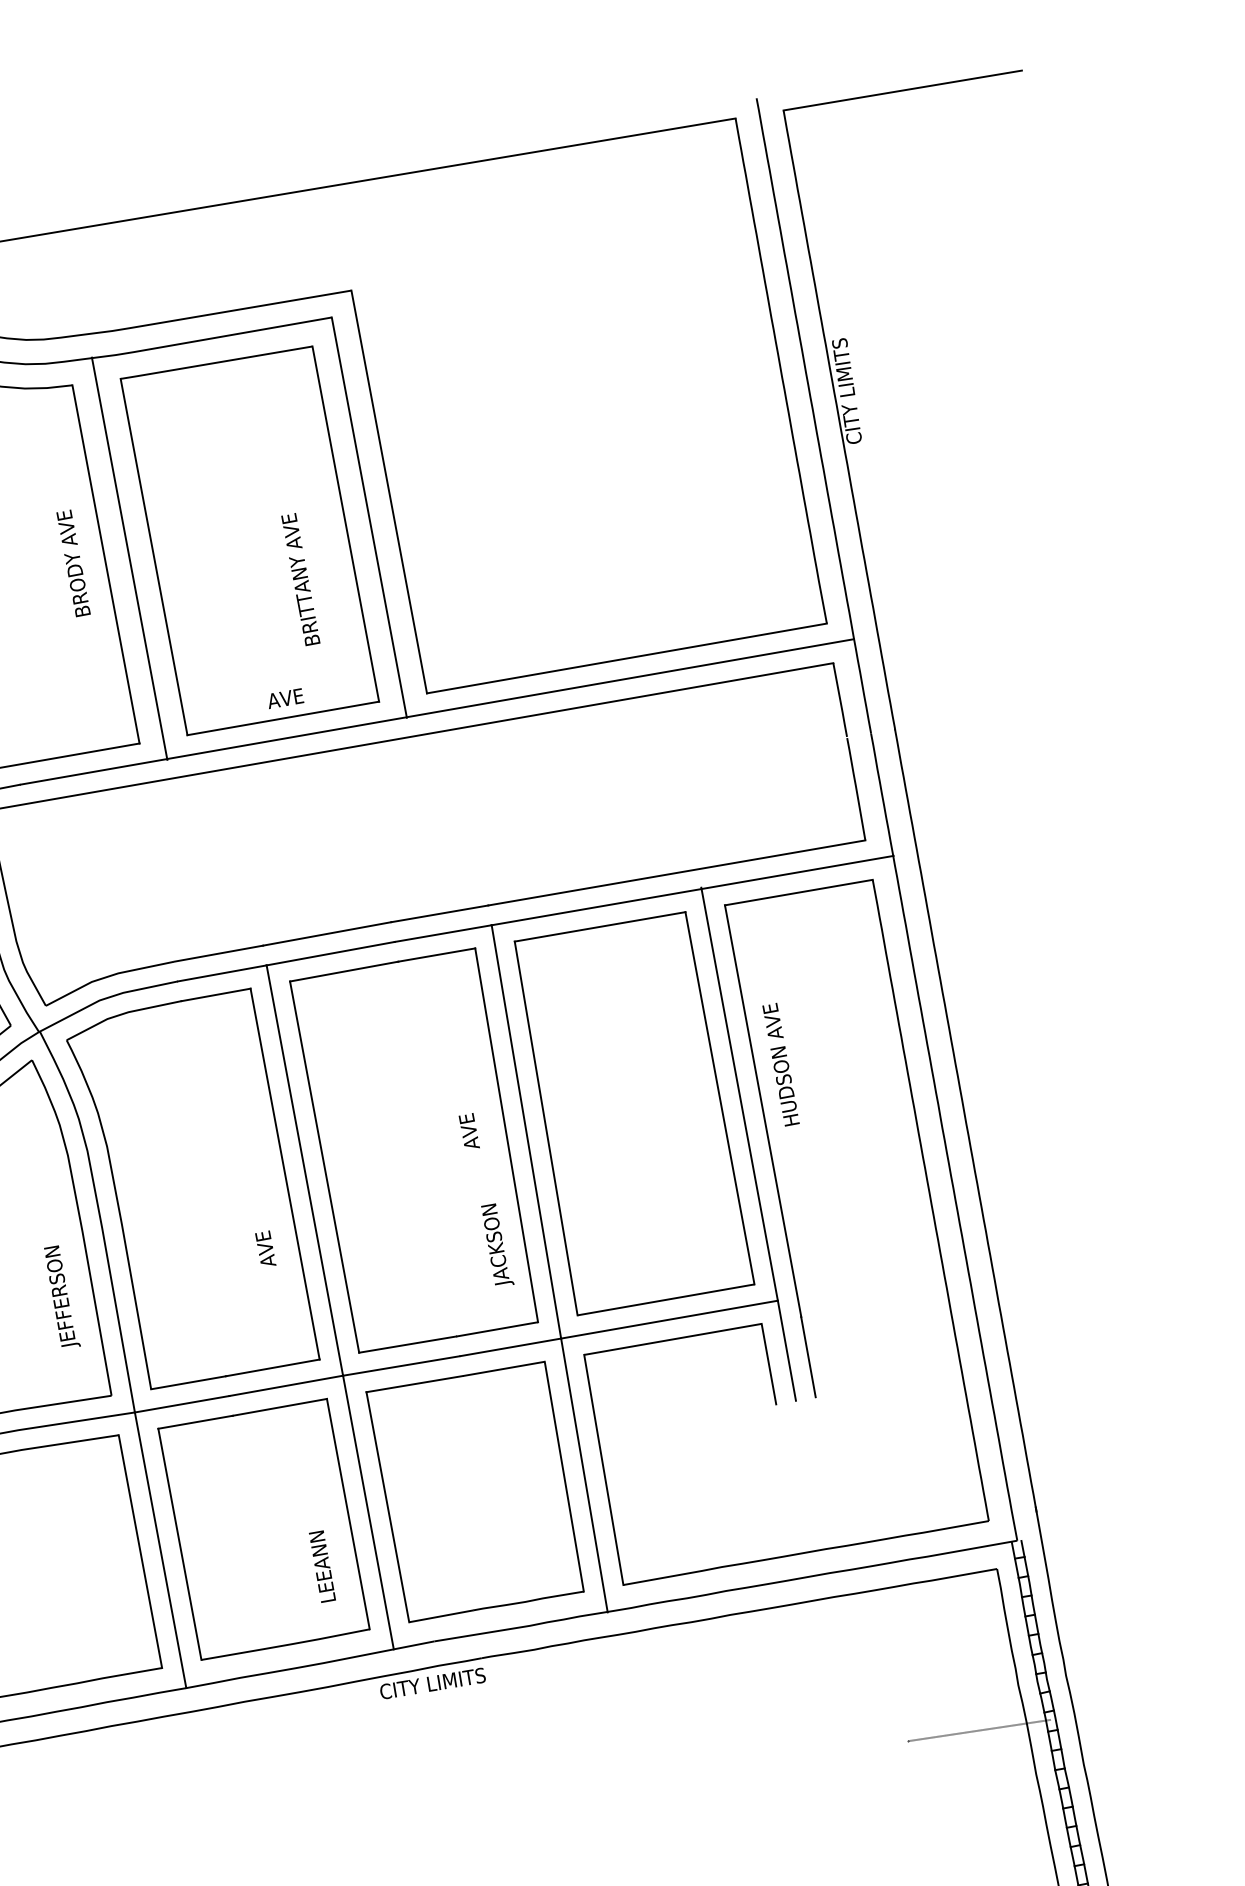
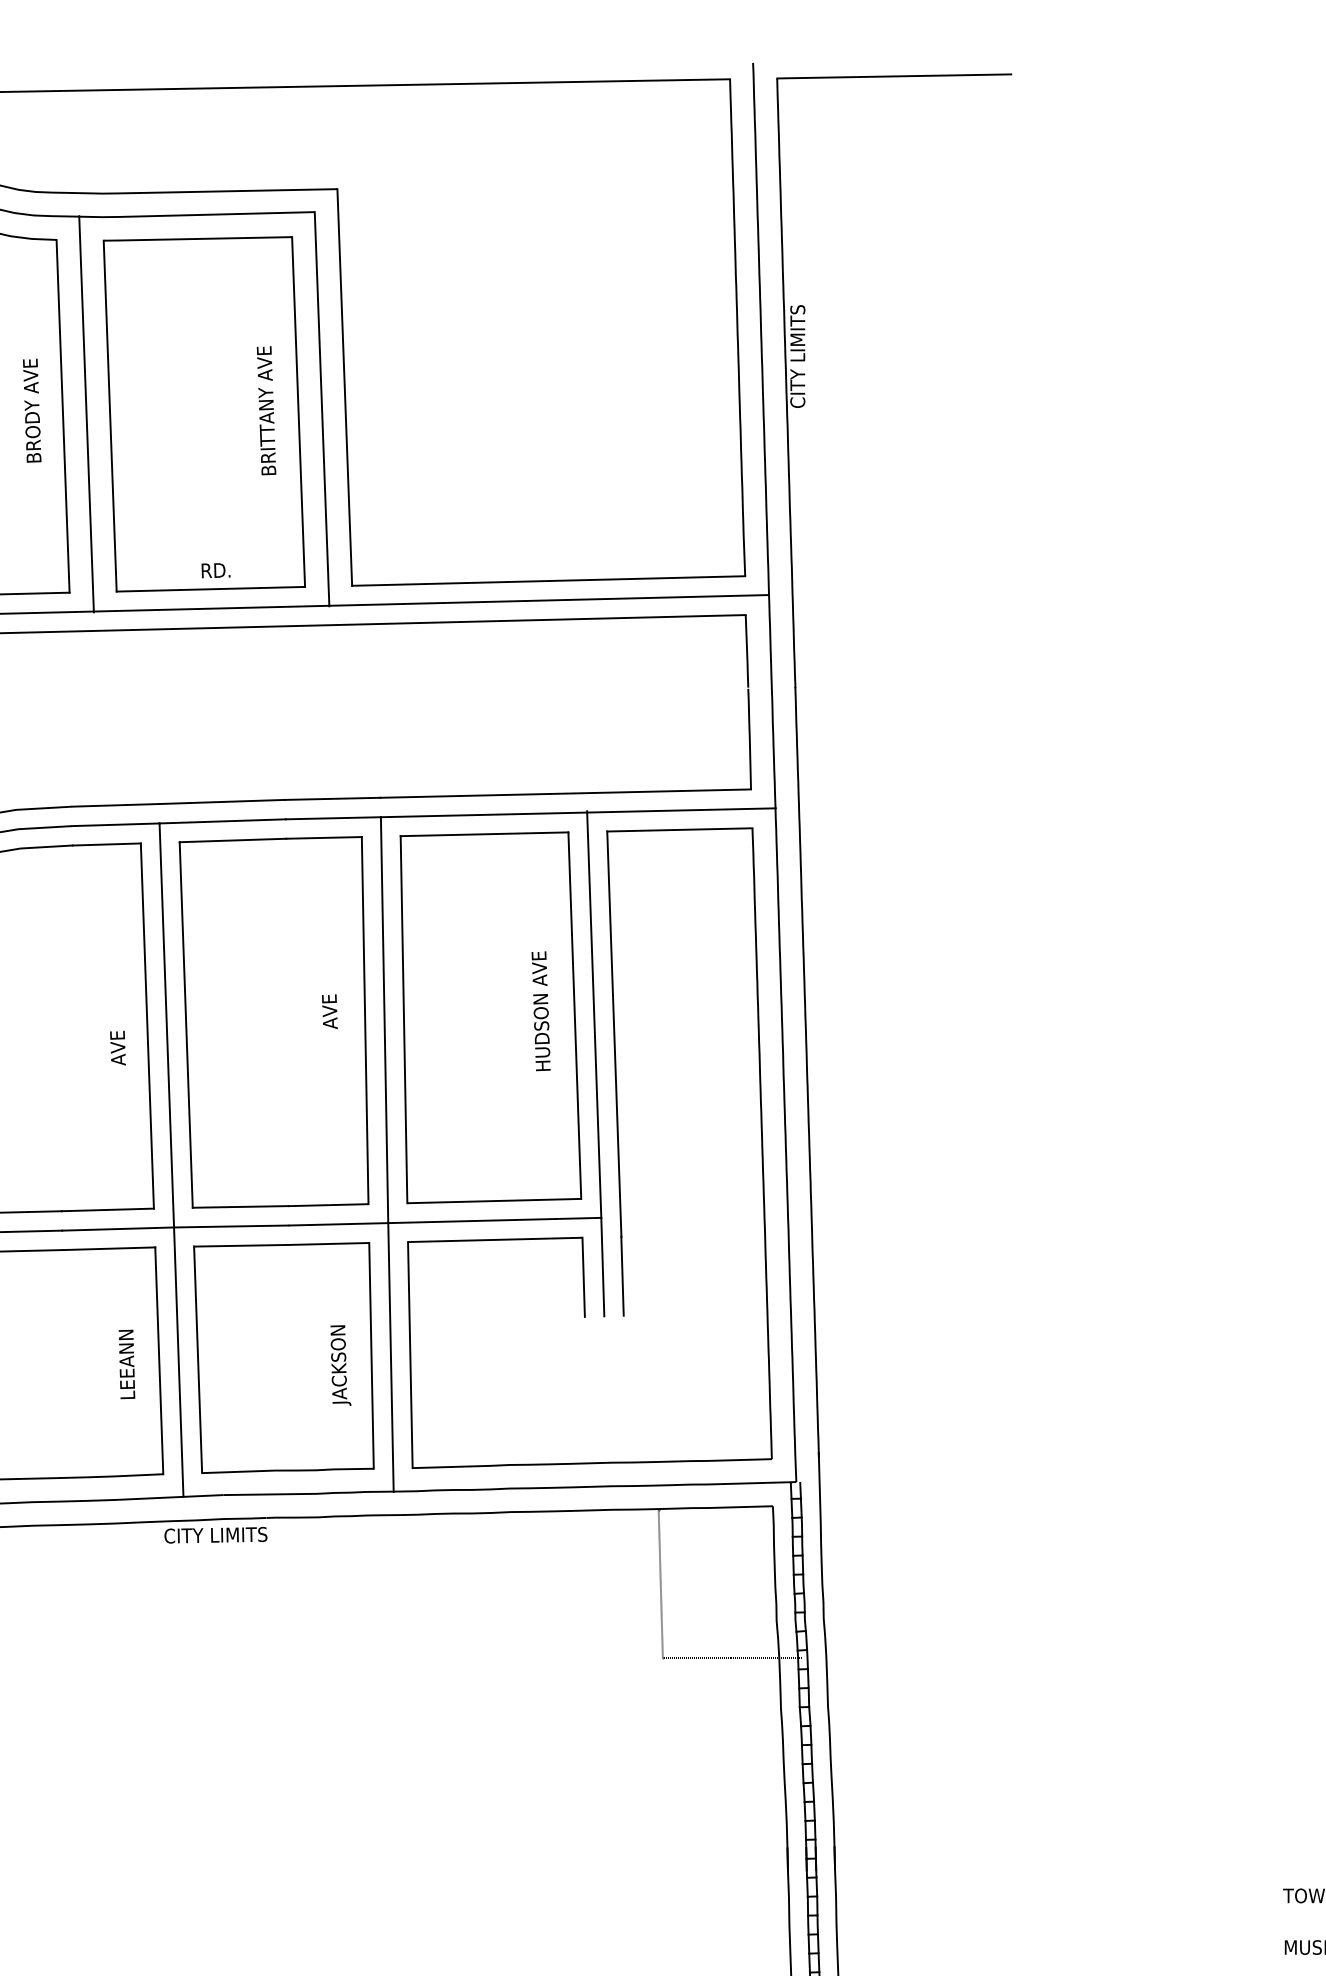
text: (300, 579) -> (266, 410), moved
text: (285, 698) -> (215, 570), AVE -> RD.
text: (780, 1065) -> (540, 1011), moved
text: (497, 1245) -> (340, 1365), moved
text: (265, 1248) -> (117, 1047), moved
text: (322, 1566) -> (126, 1364), moved
line: (894, 1666) -> (660, 1584), added

